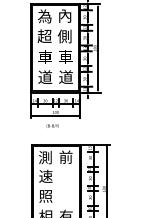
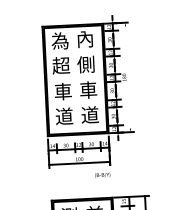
line: (98, 48) -> (128, 77), removed
text: (52, 125) -> (102, 174), moved

